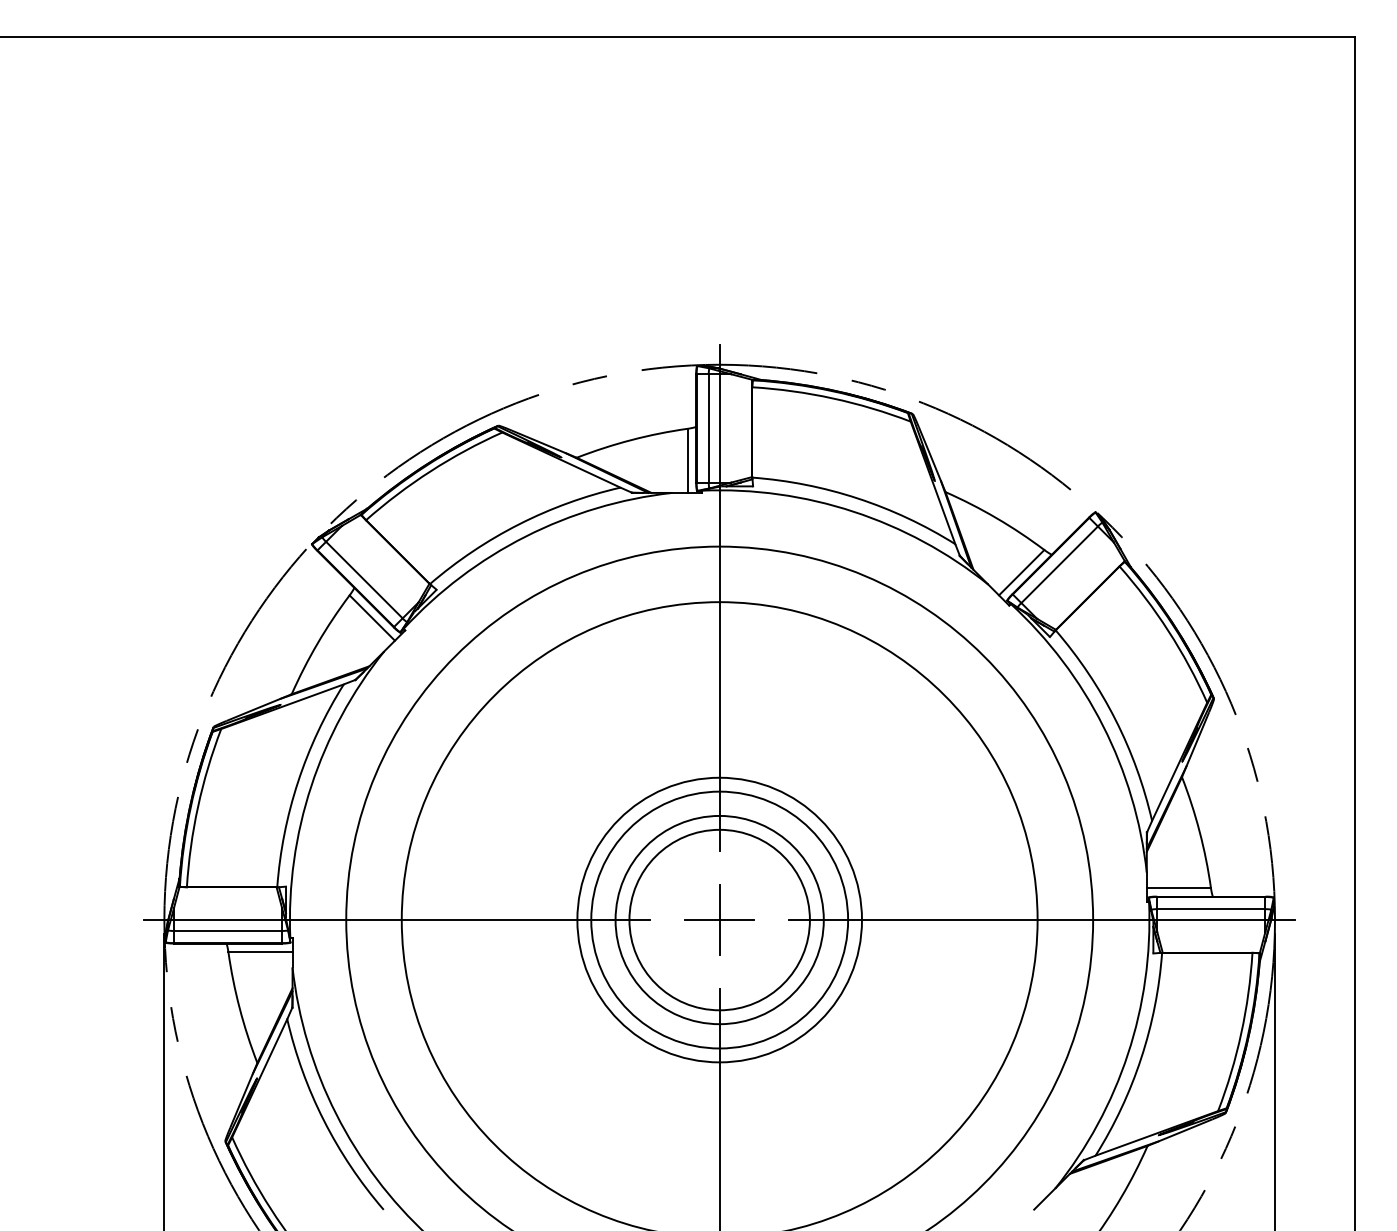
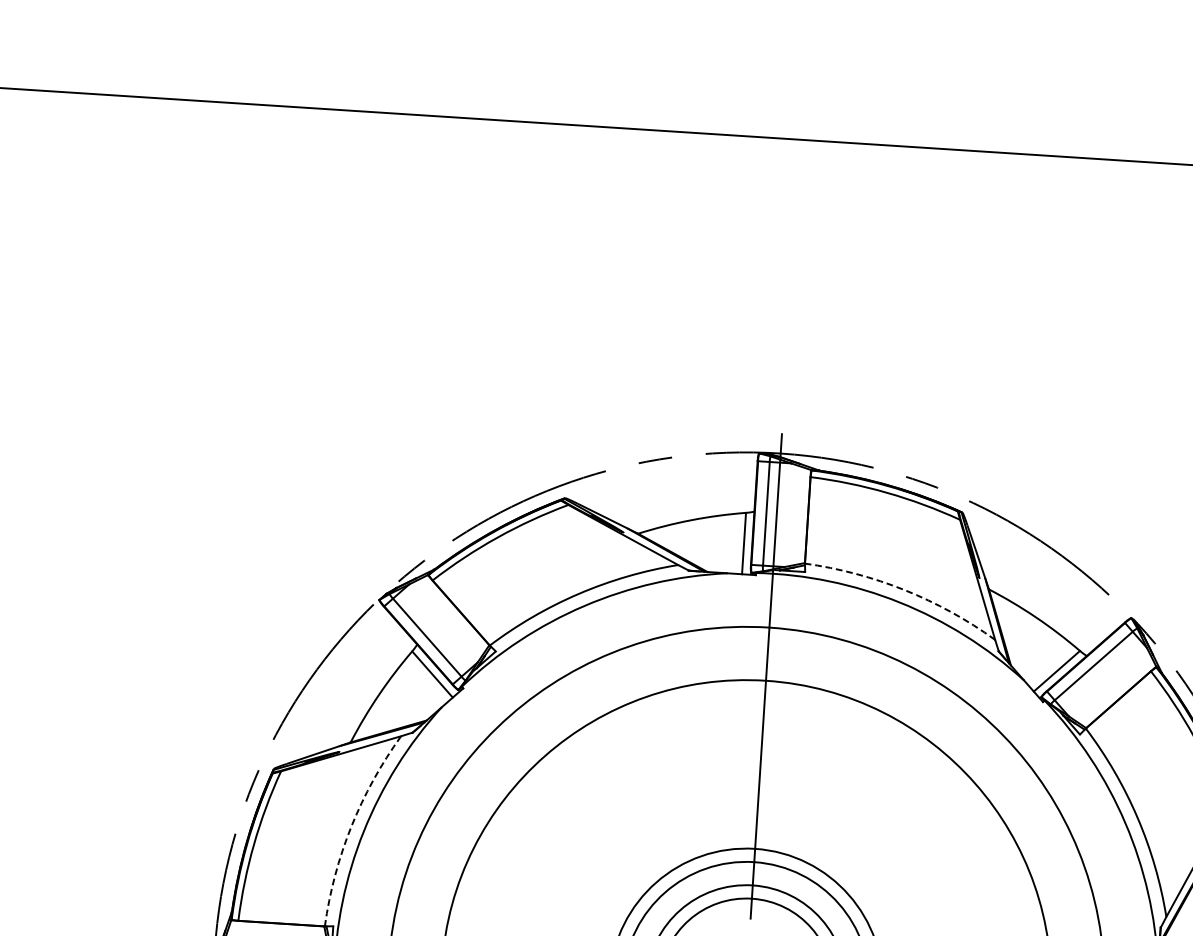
arc: (857, 498) -> (904, 590), solid -> dashed
arc: (298, 781) -> (351, 826), solid -> dashed

